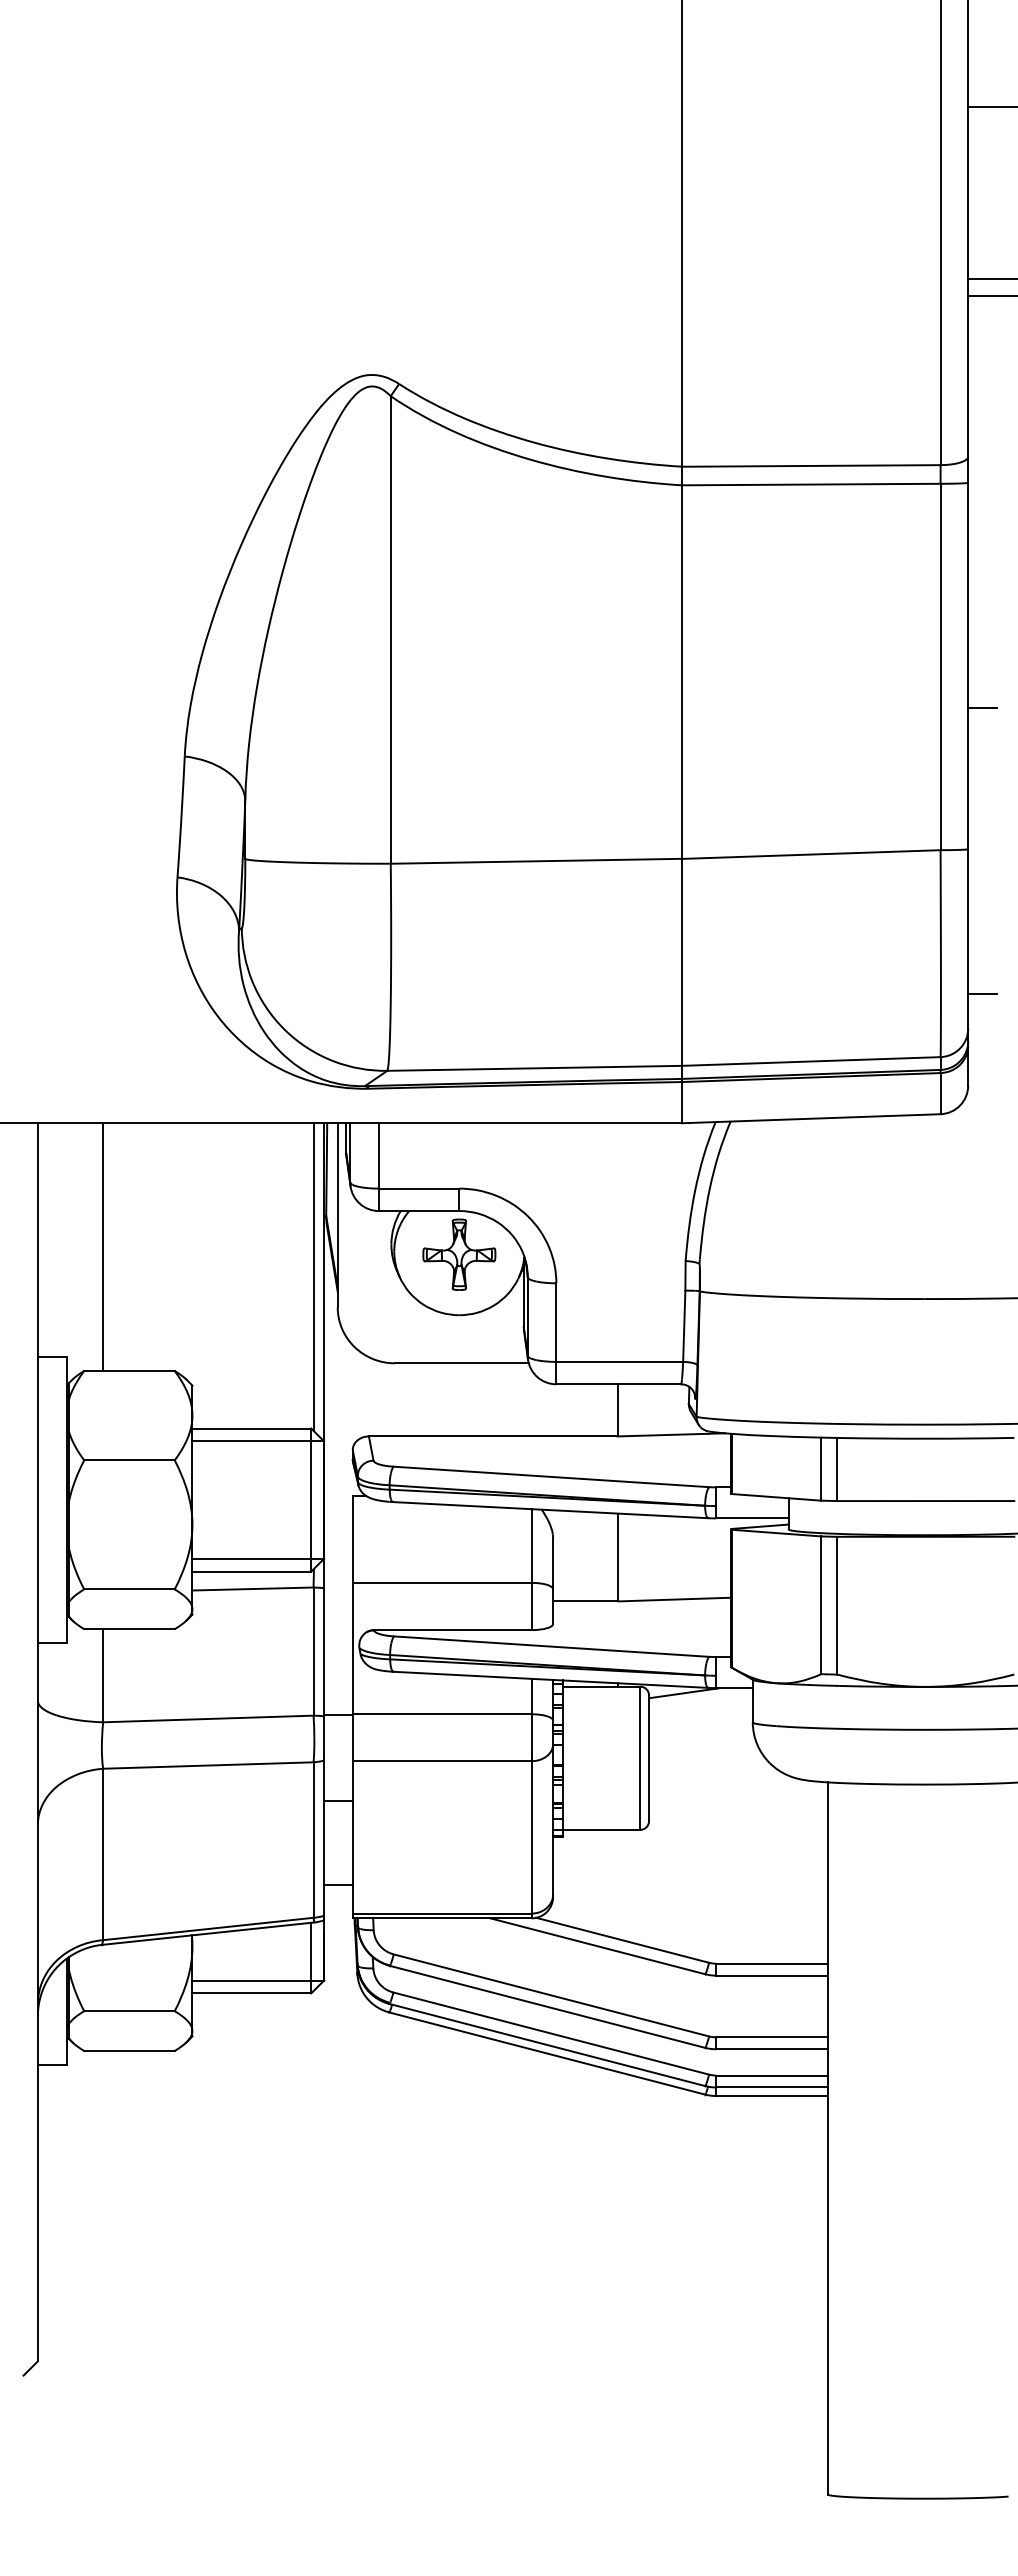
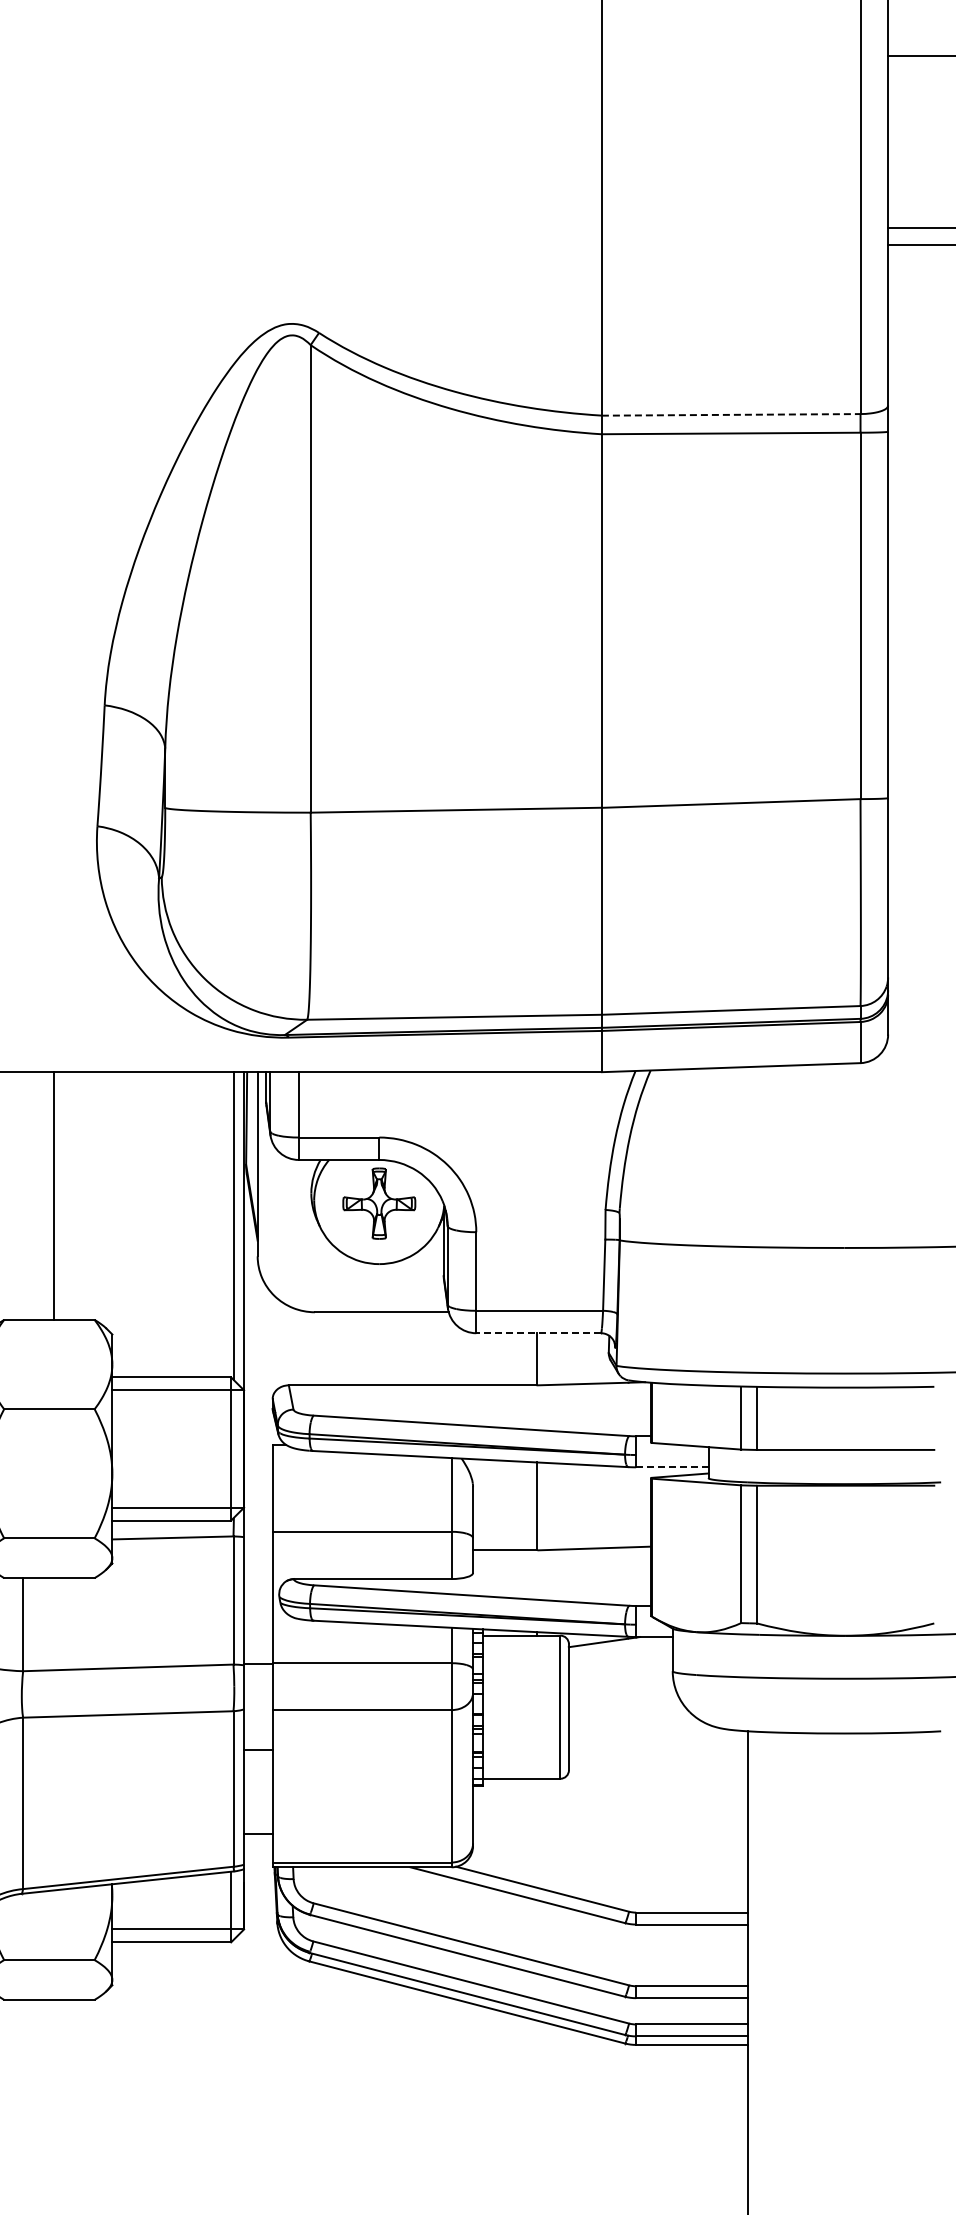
line: (811, 465) -> (731, 414), solid -> dashed
line: (982, 707) -> (902, 656), removed
line: (982, 993) -> (902, 942), removed
line: (103, 1247) -> (54, 1196), moved
line: (618, 1384) -> (538, 1333), solid -> dashed
line: (751, 1518) -> (671, 1467), solid -> dashed

